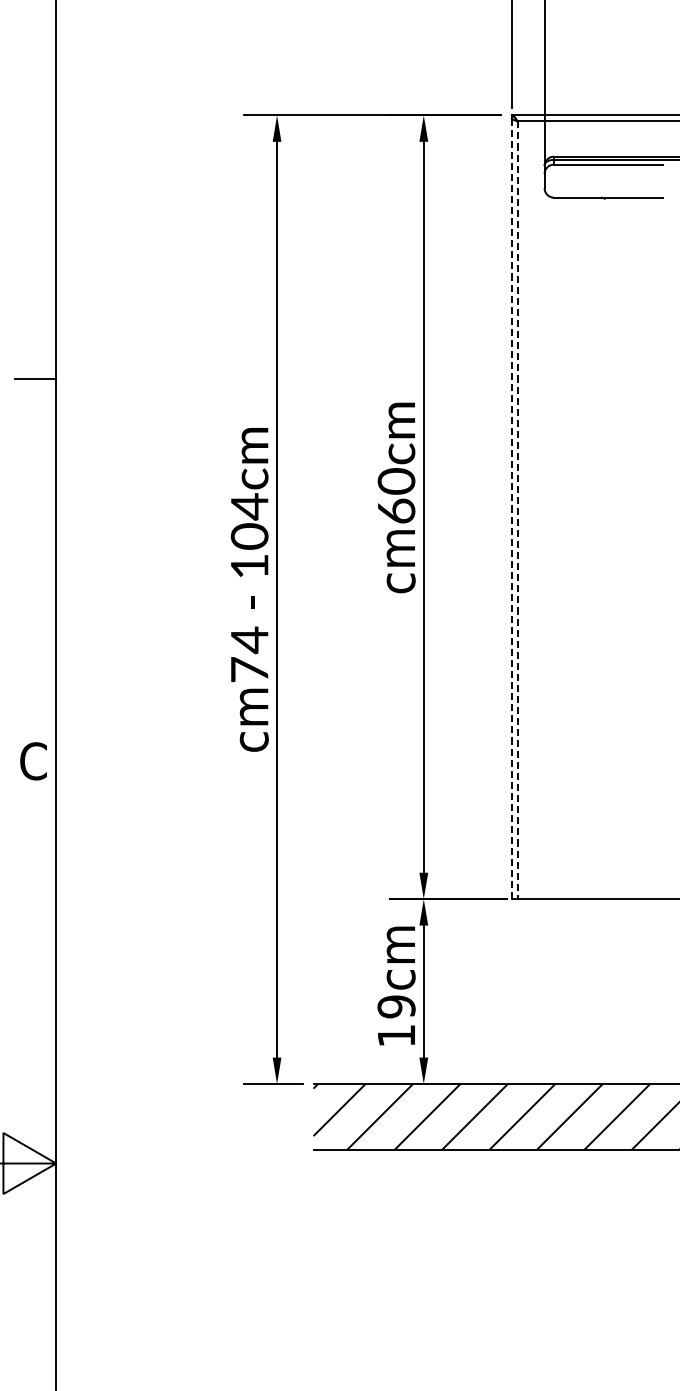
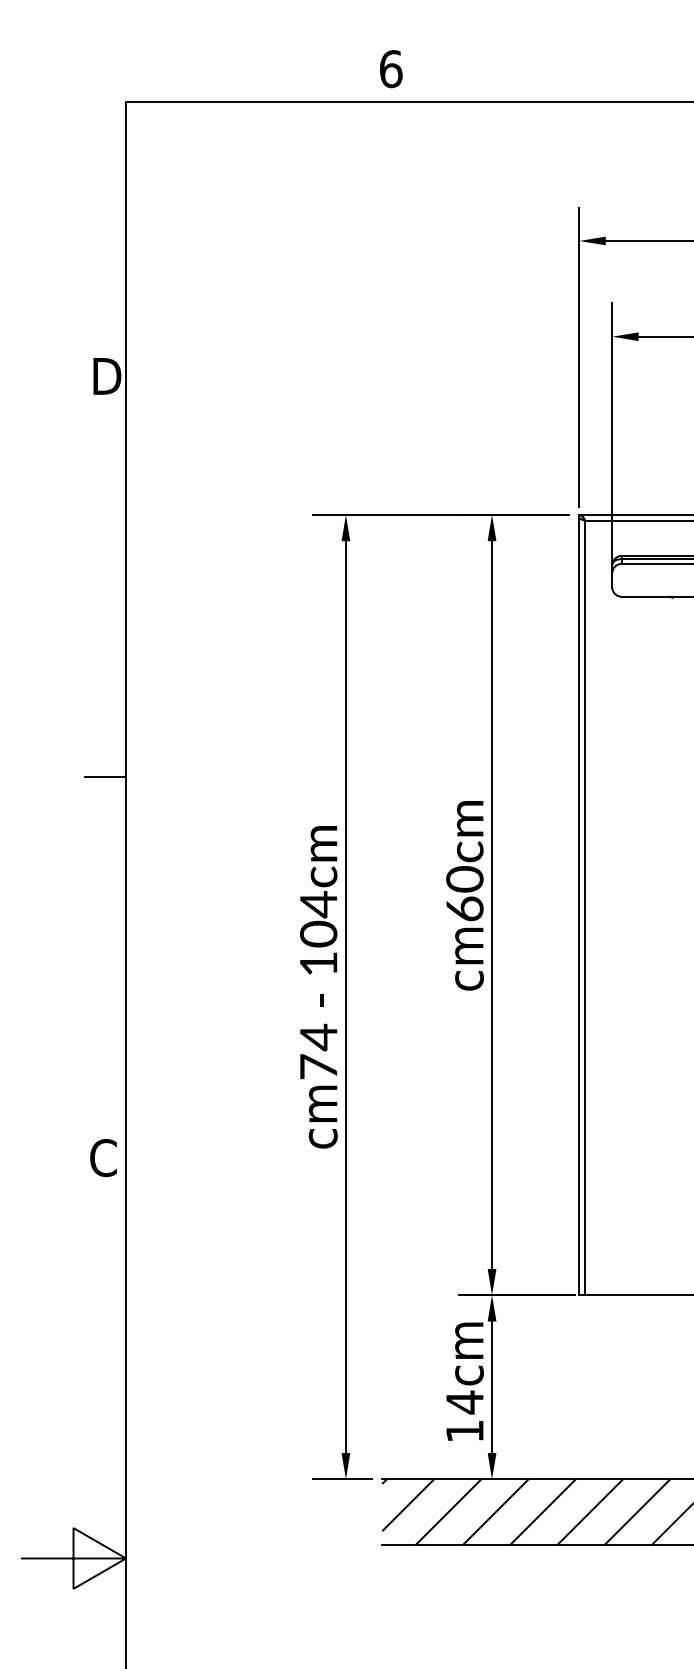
line: (511, 508) -> (579, 906), dashed -> solid
line: (517, 510) -> (585, 908), dashed -> solid
text: (396, 1006) -> (464, 1402), 19cm -> 14cm

